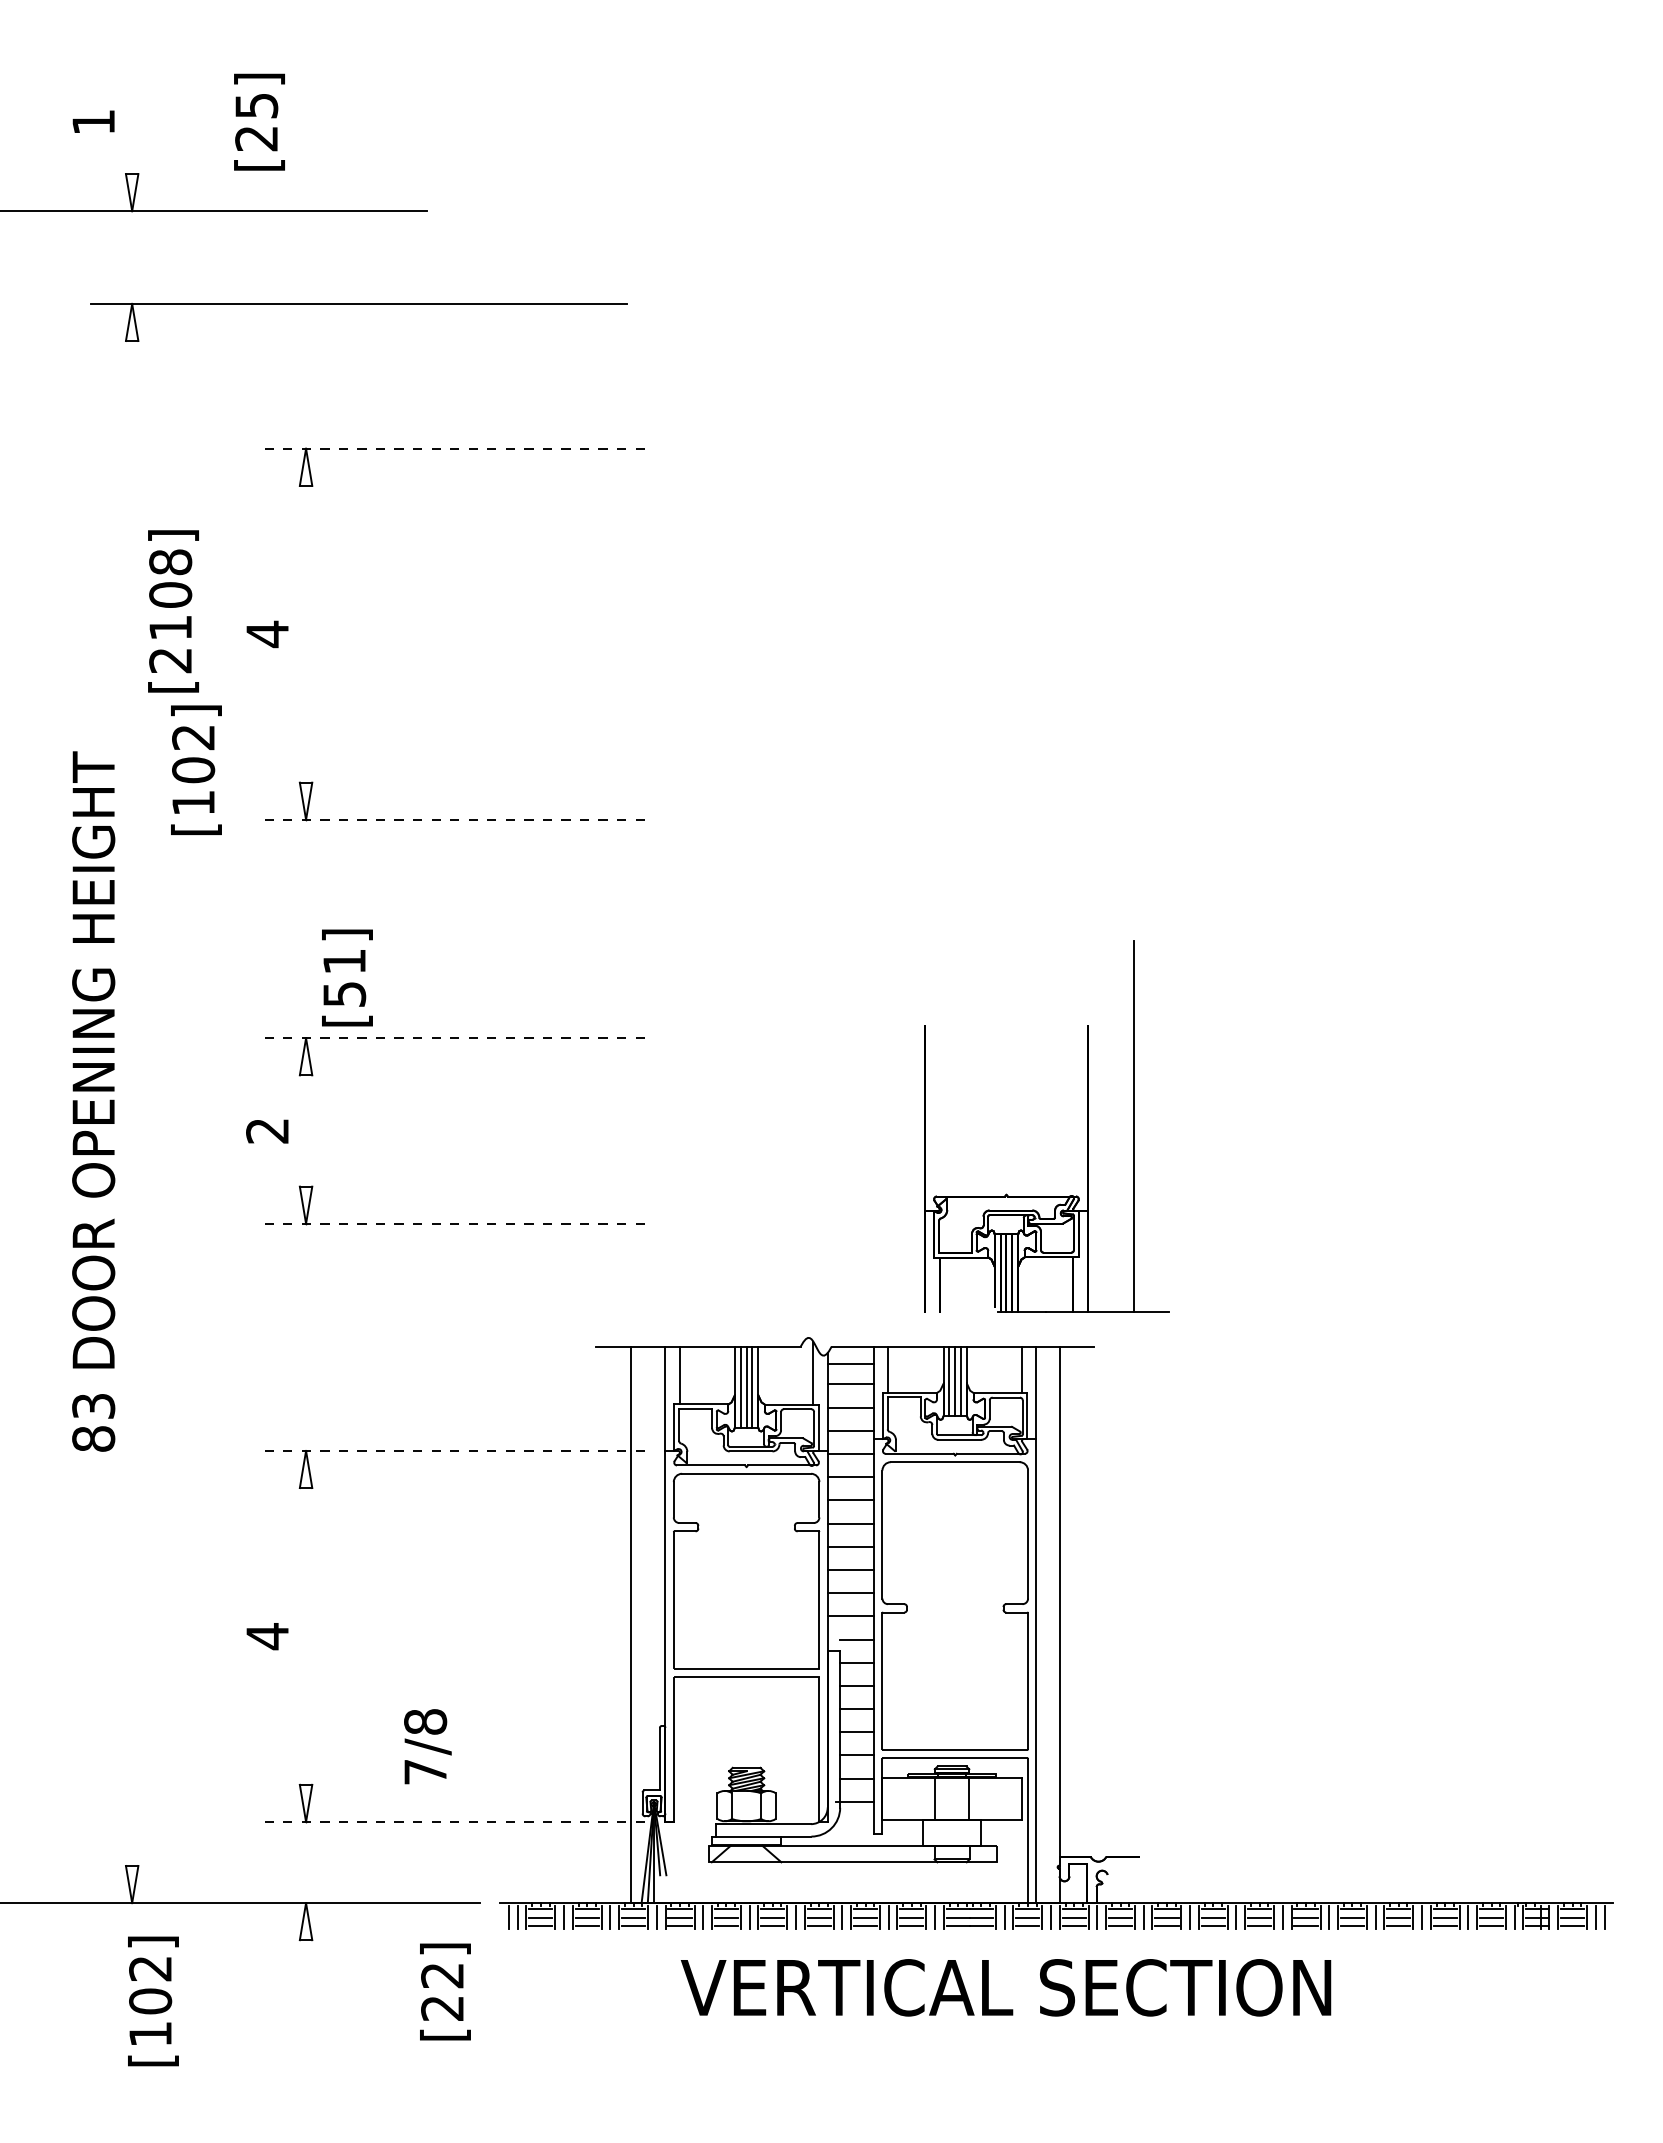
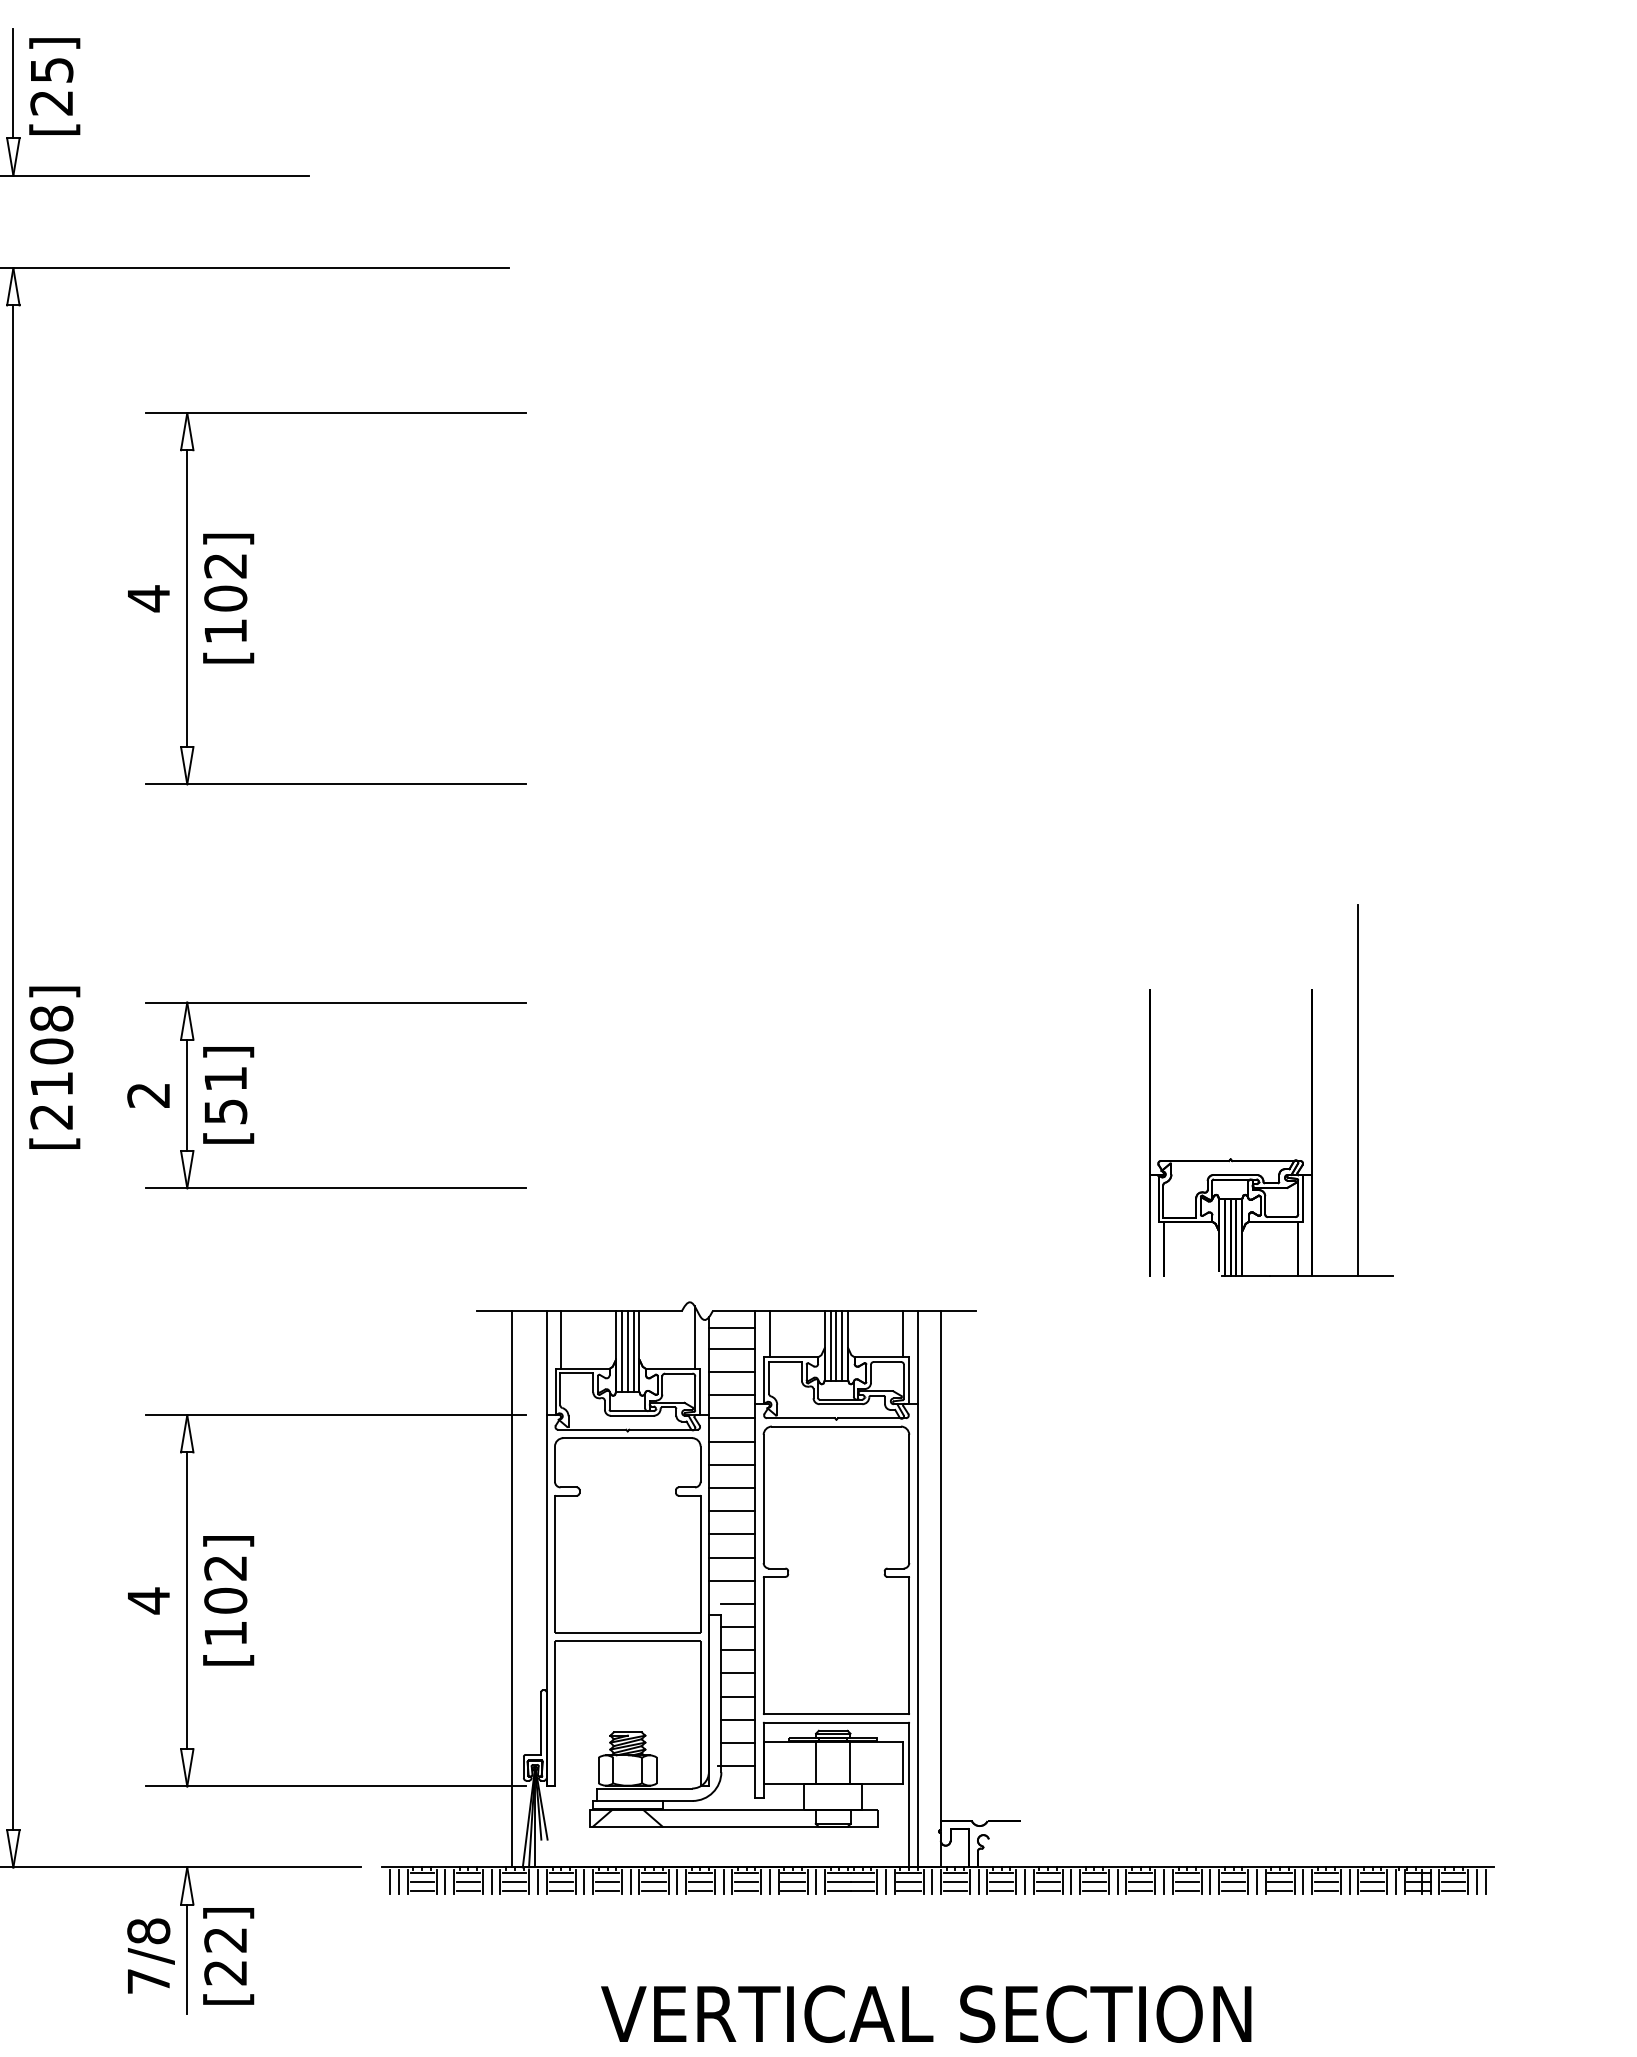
line: (132, 119) -> (13, 83), added
text: (259, 121) -> (54, 85), moved
line: (454, 448) -> (335, 412), dashed -> solid
text: (173, 611) -> (54, 1067), moved
line: (306, 633) -> (187, 597), added
text: (196, 769) -> (228, 597), moved
line: (454, 819) -> (335, 783), dashed -> solid
text: (347, 977) -> (228, 1094), moved
line: (454, 1038) -> (335, 1002), dashed -> solid
line: (132, 1103) -> (13, 1067), added
part: (1087, 1126) -> (1311, 1090), moved
line: (306, 1130) -> (187, 1094), added
line: (454, 1223) -> (335, 1187), dashed -> solid
line: (454, 1450) -> (335, 1414), dashed -> solid
line: (306, 1636) -> (187, 1600), added
text: (427, 1746) -> (150, 1955), moved
line: (454, 1821) -> (335, 1785), dashed -> solid
text: (1005, 1987) -> (925, 2013), moved
text: (445, 1991) -> (228, 1955), moved
line: (306, 1994) -> (187, 1958), added
text: (153, 2001) -> (228, 1600), moved

